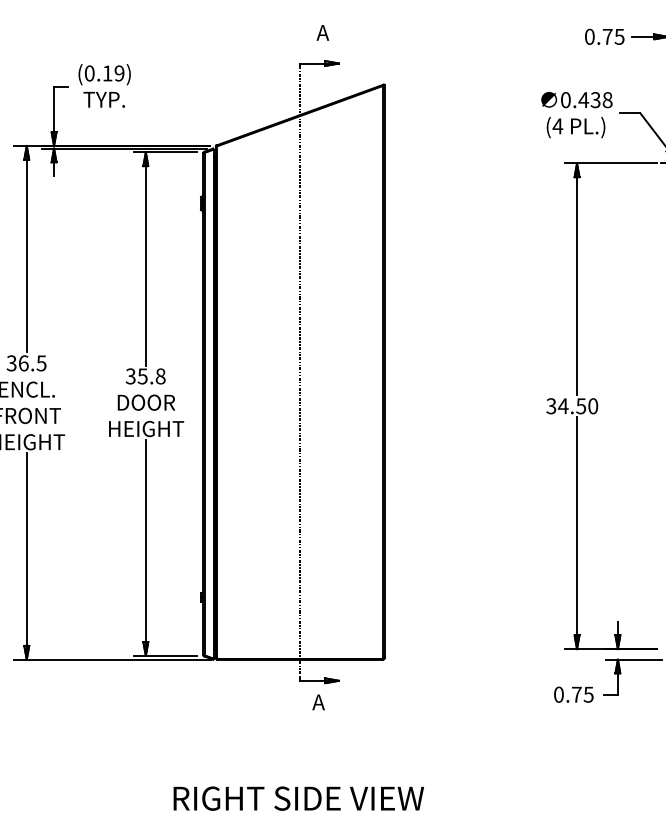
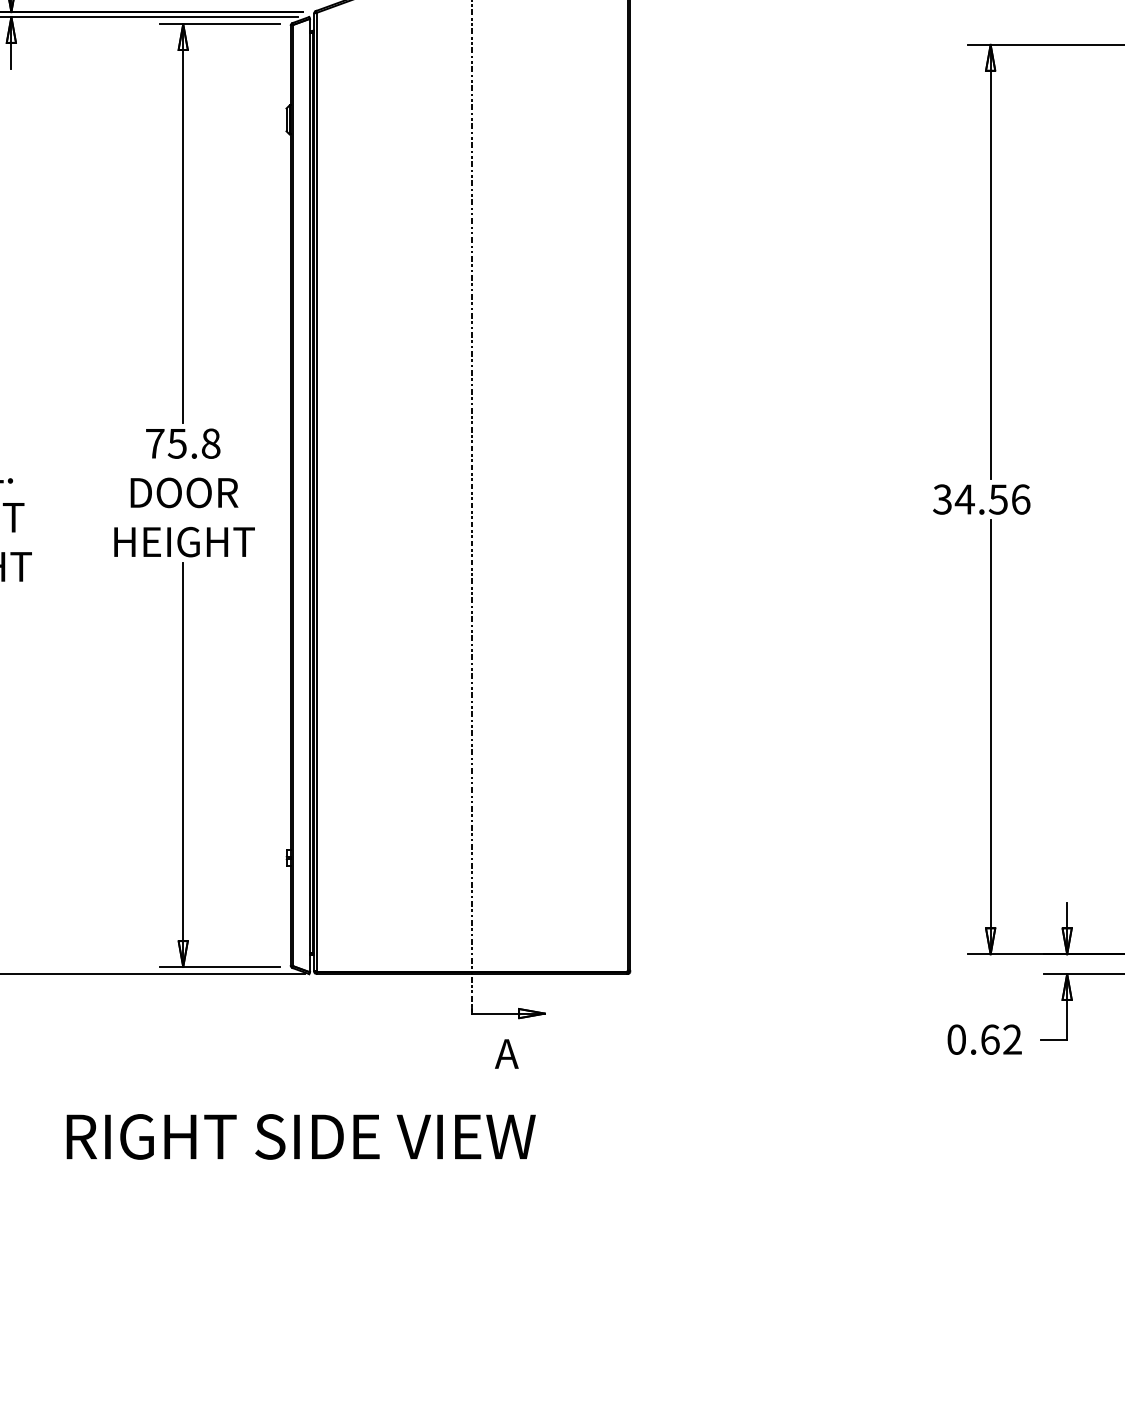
text: (130, 376) -> (154, 443), 35.8 -> 75.8
text: (593, 406) -> (1021, 499), 34.50 -> 34.56
text: (582, 694) -> (1000, 1039), 0.75 -> 0.62
text: (298, 798) -> (300, 1136), moved

